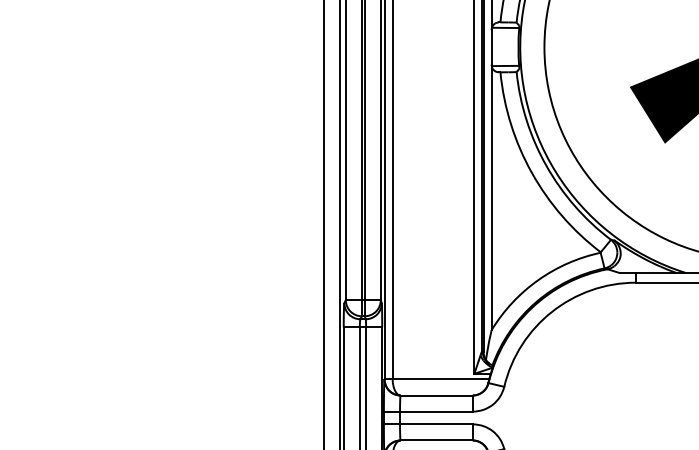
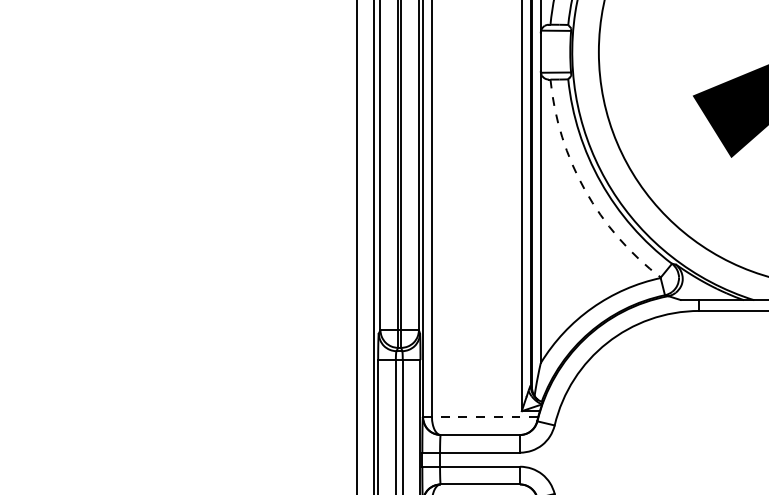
arc: (531, 173) -> (584, 190), solid -> dashed
line: (440, 379) -> (484, 417), solid -> dashed

